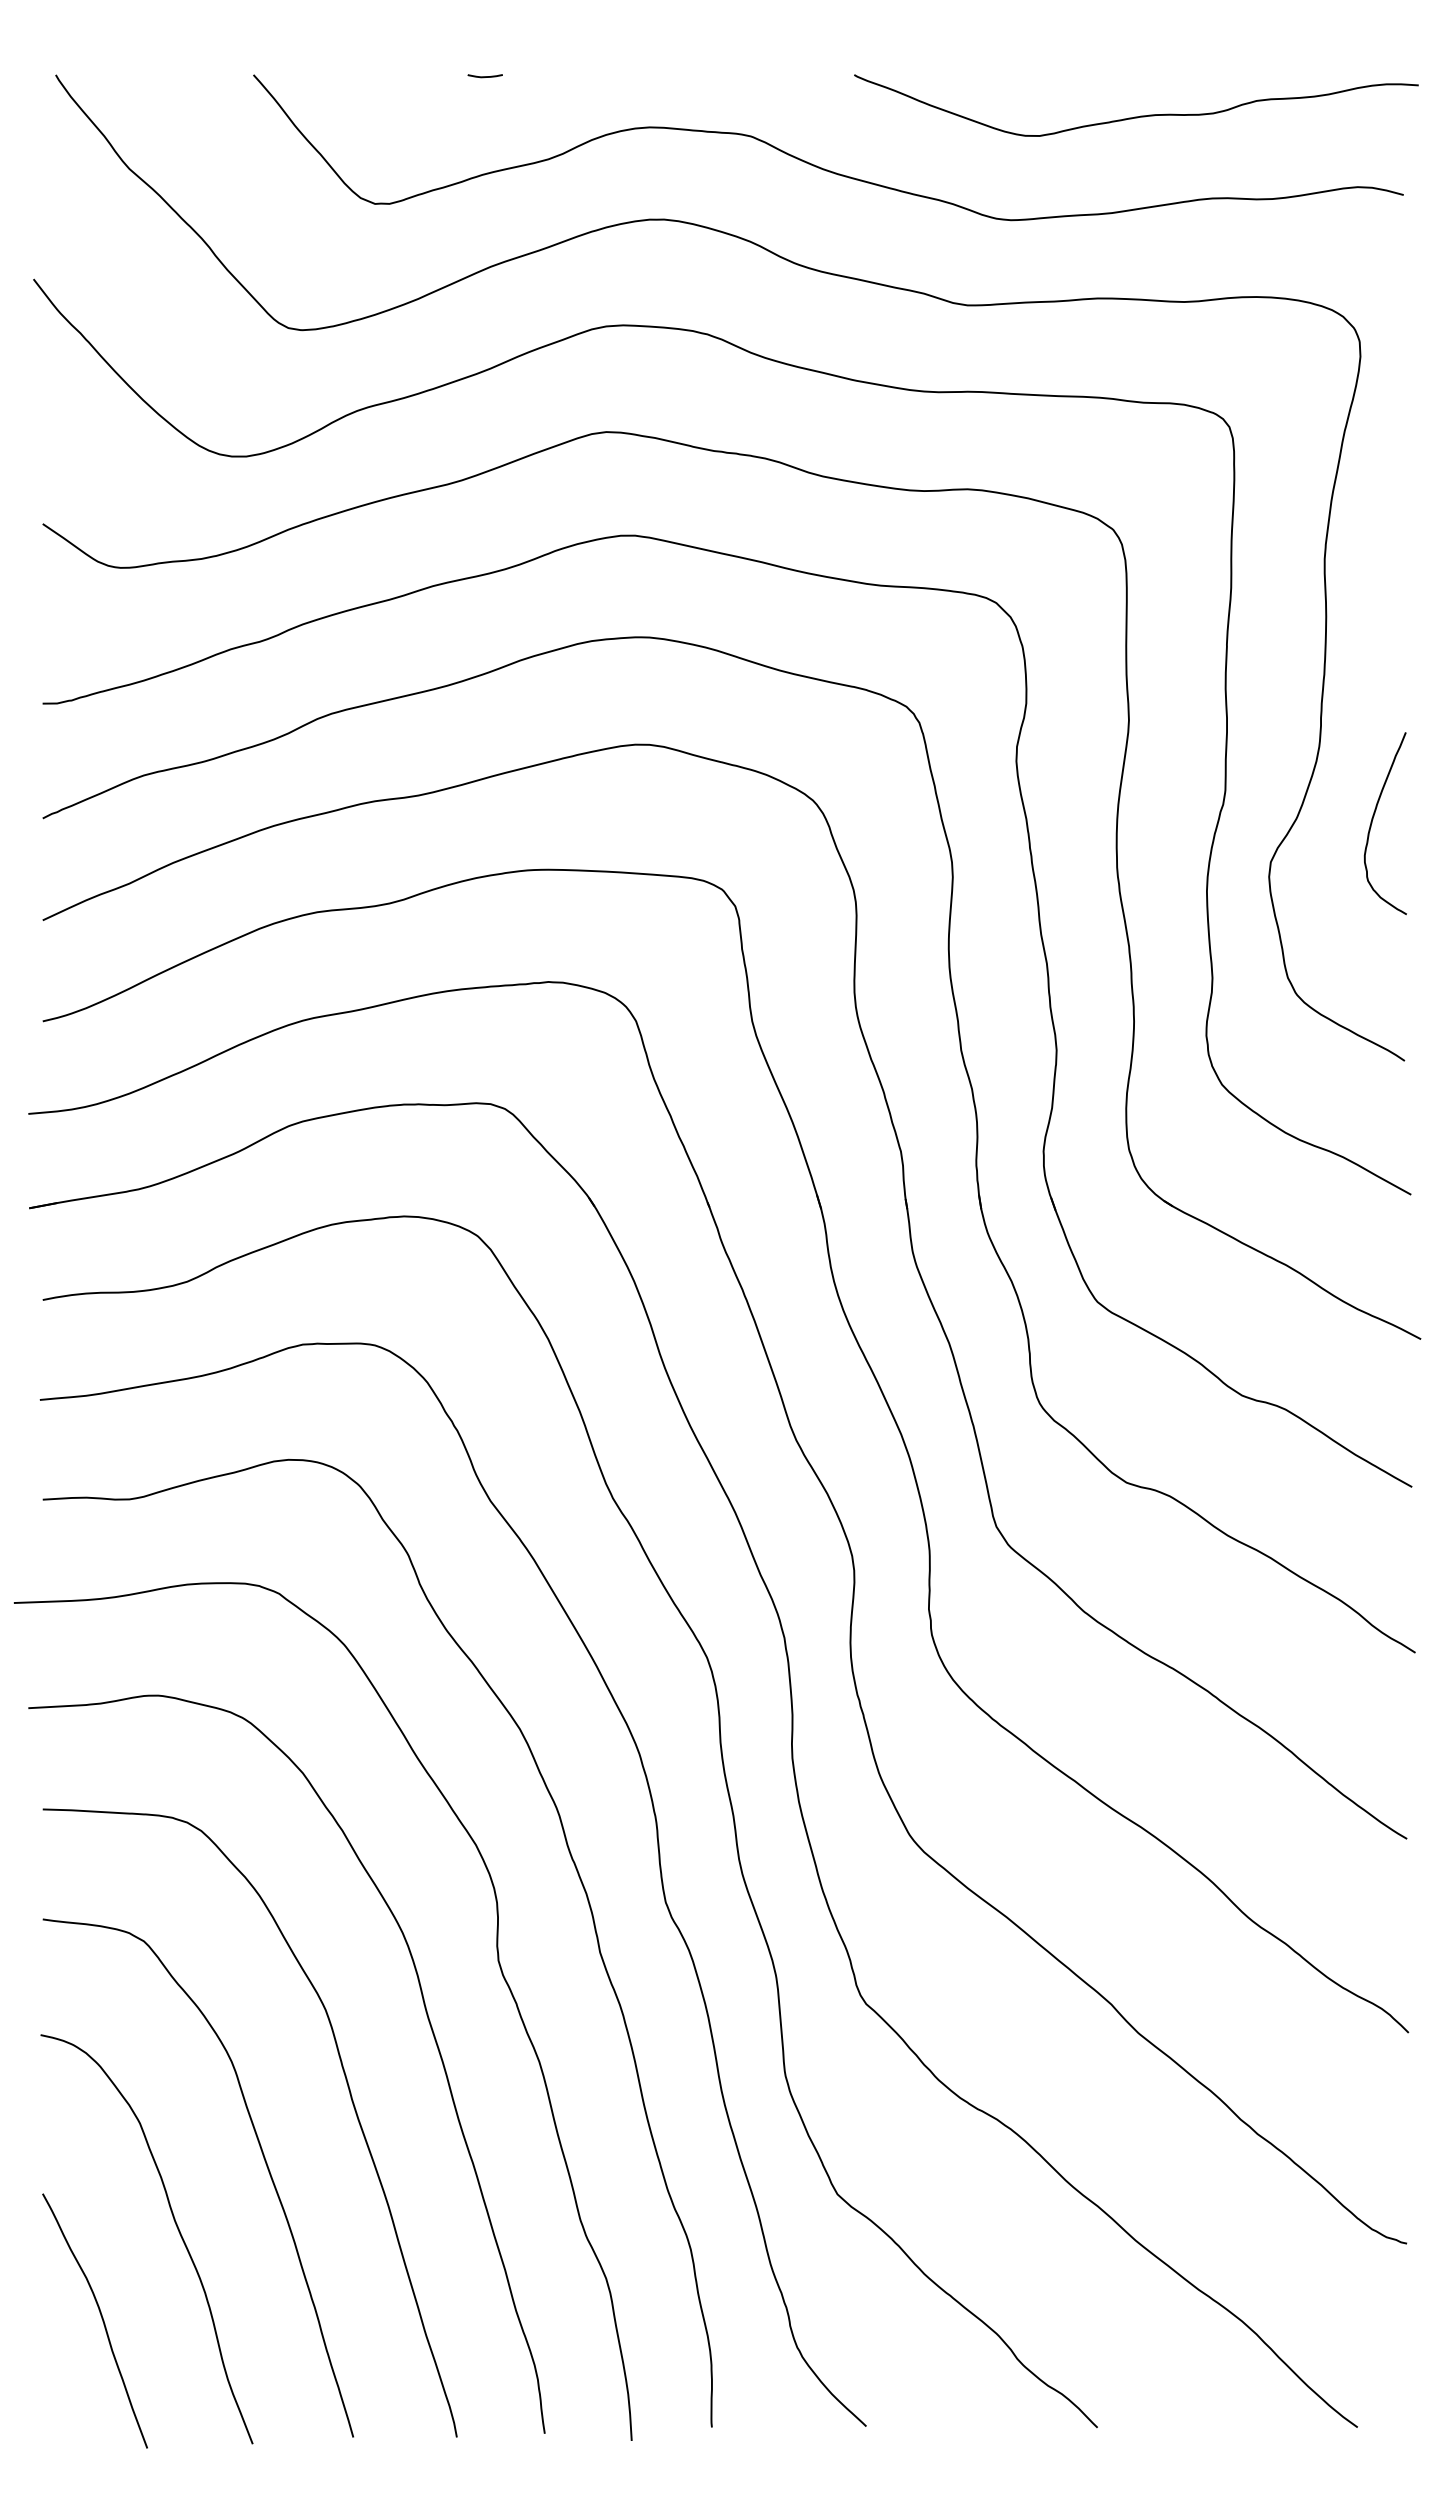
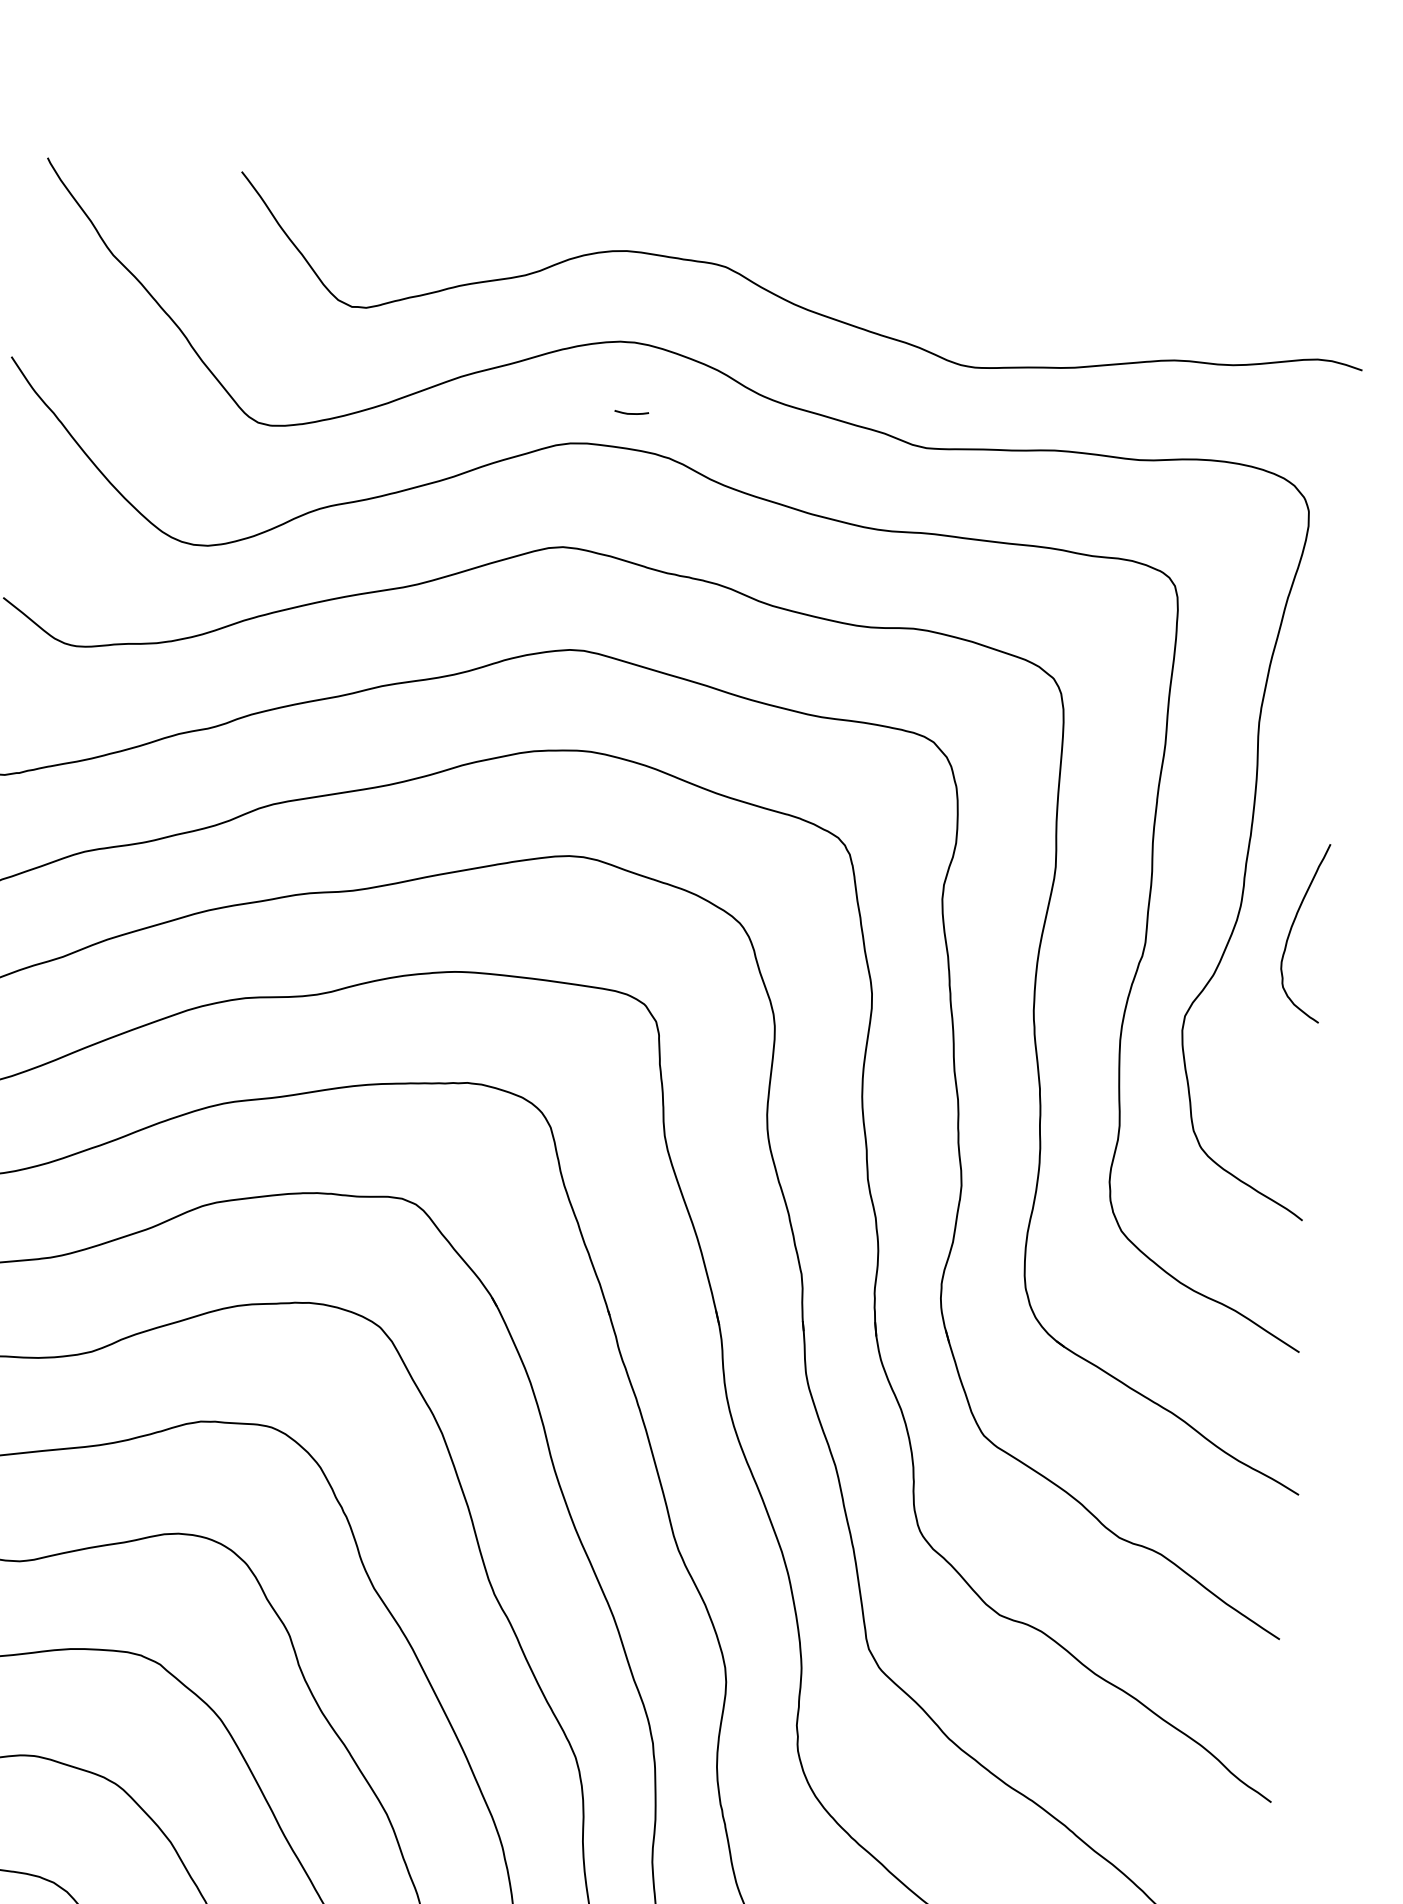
curve: (484, 76) -> (630, 413), moved
curve: (1140, 115) -> (1109, 273), removed
curve: (1373, 819) -> (1292, 927), moved

